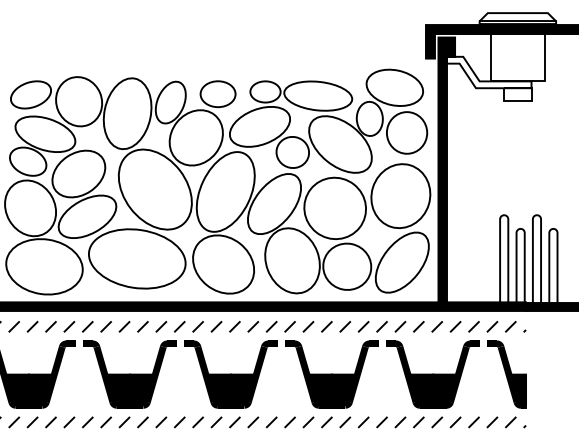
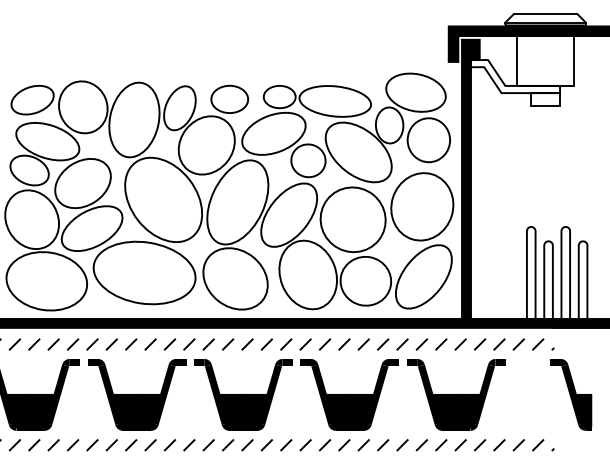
part: (507, 374) -> (571, 394), moved

